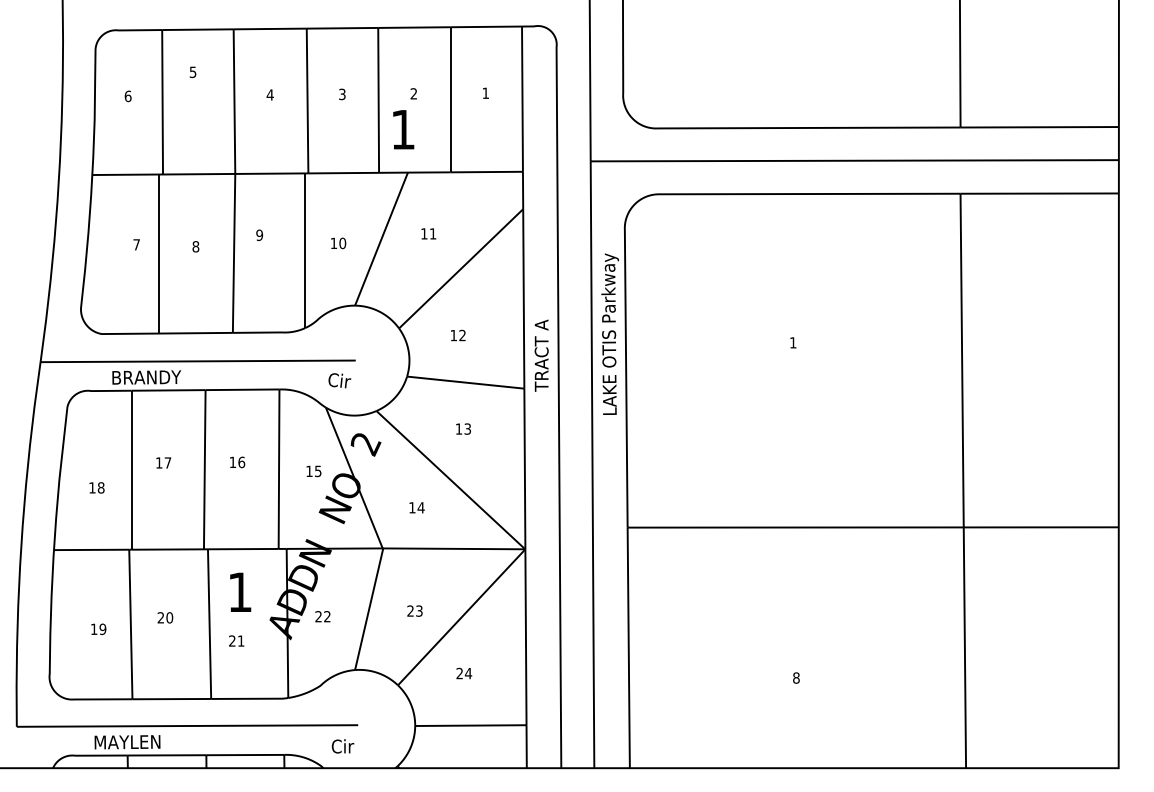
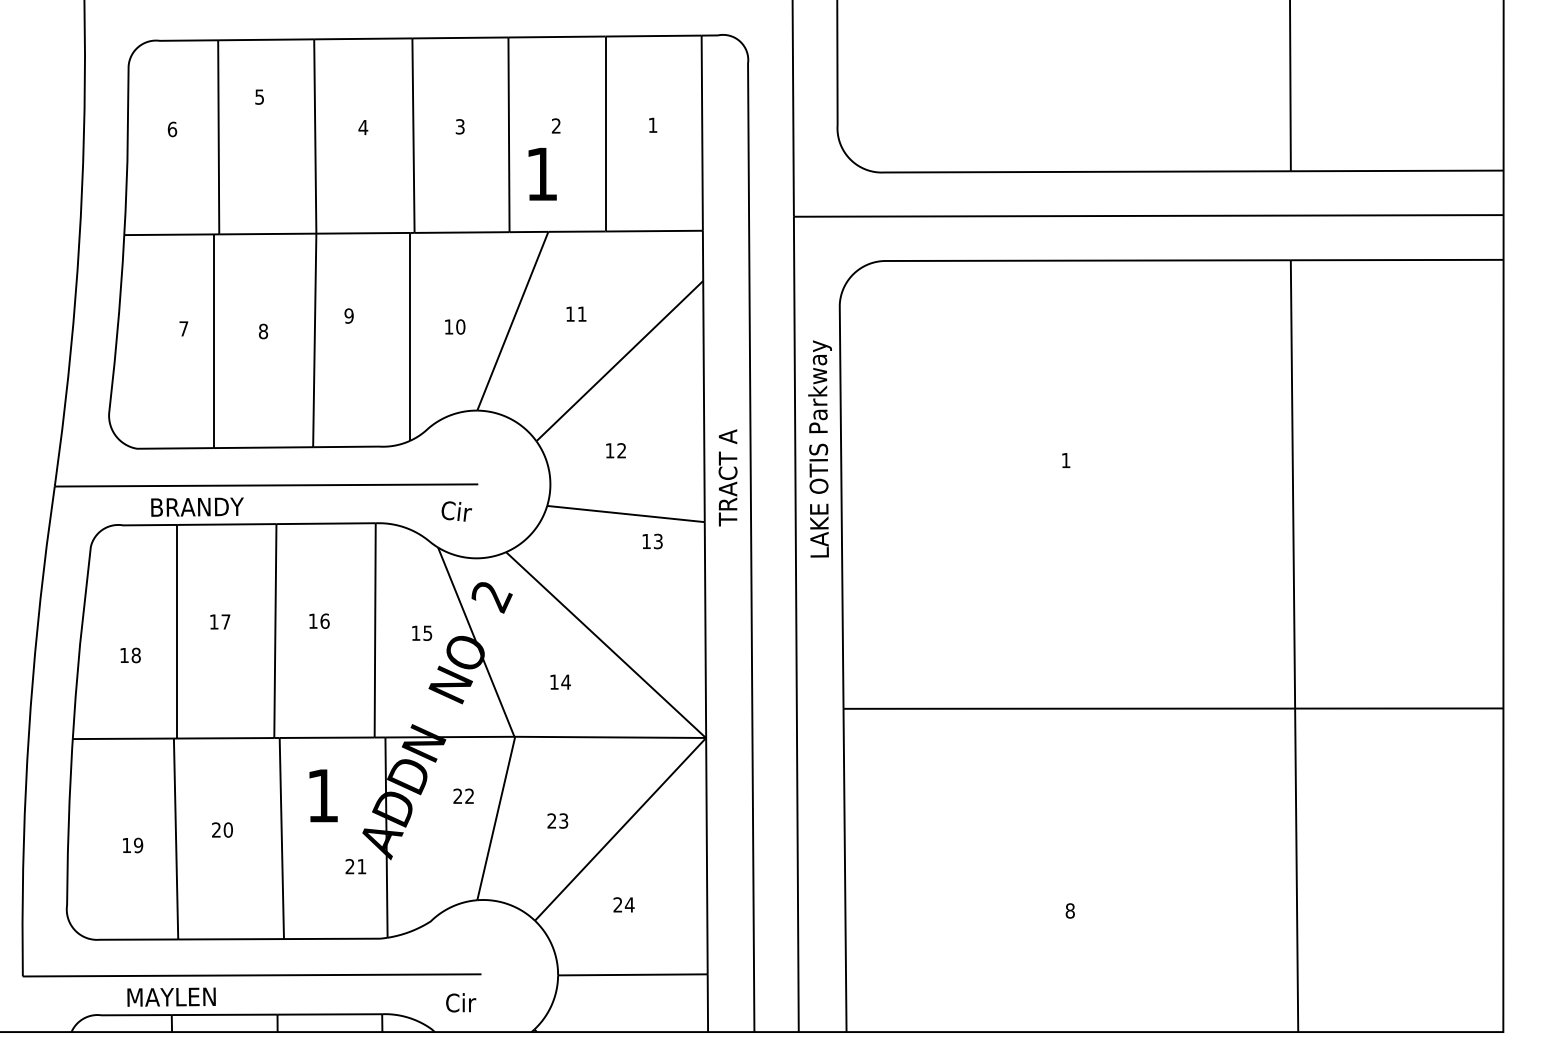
text: (463, 428) -> (652, 540), moved
text: (322, 616) -> (463, 796), moved
text: (236, 640) -> (355, 865), moved

